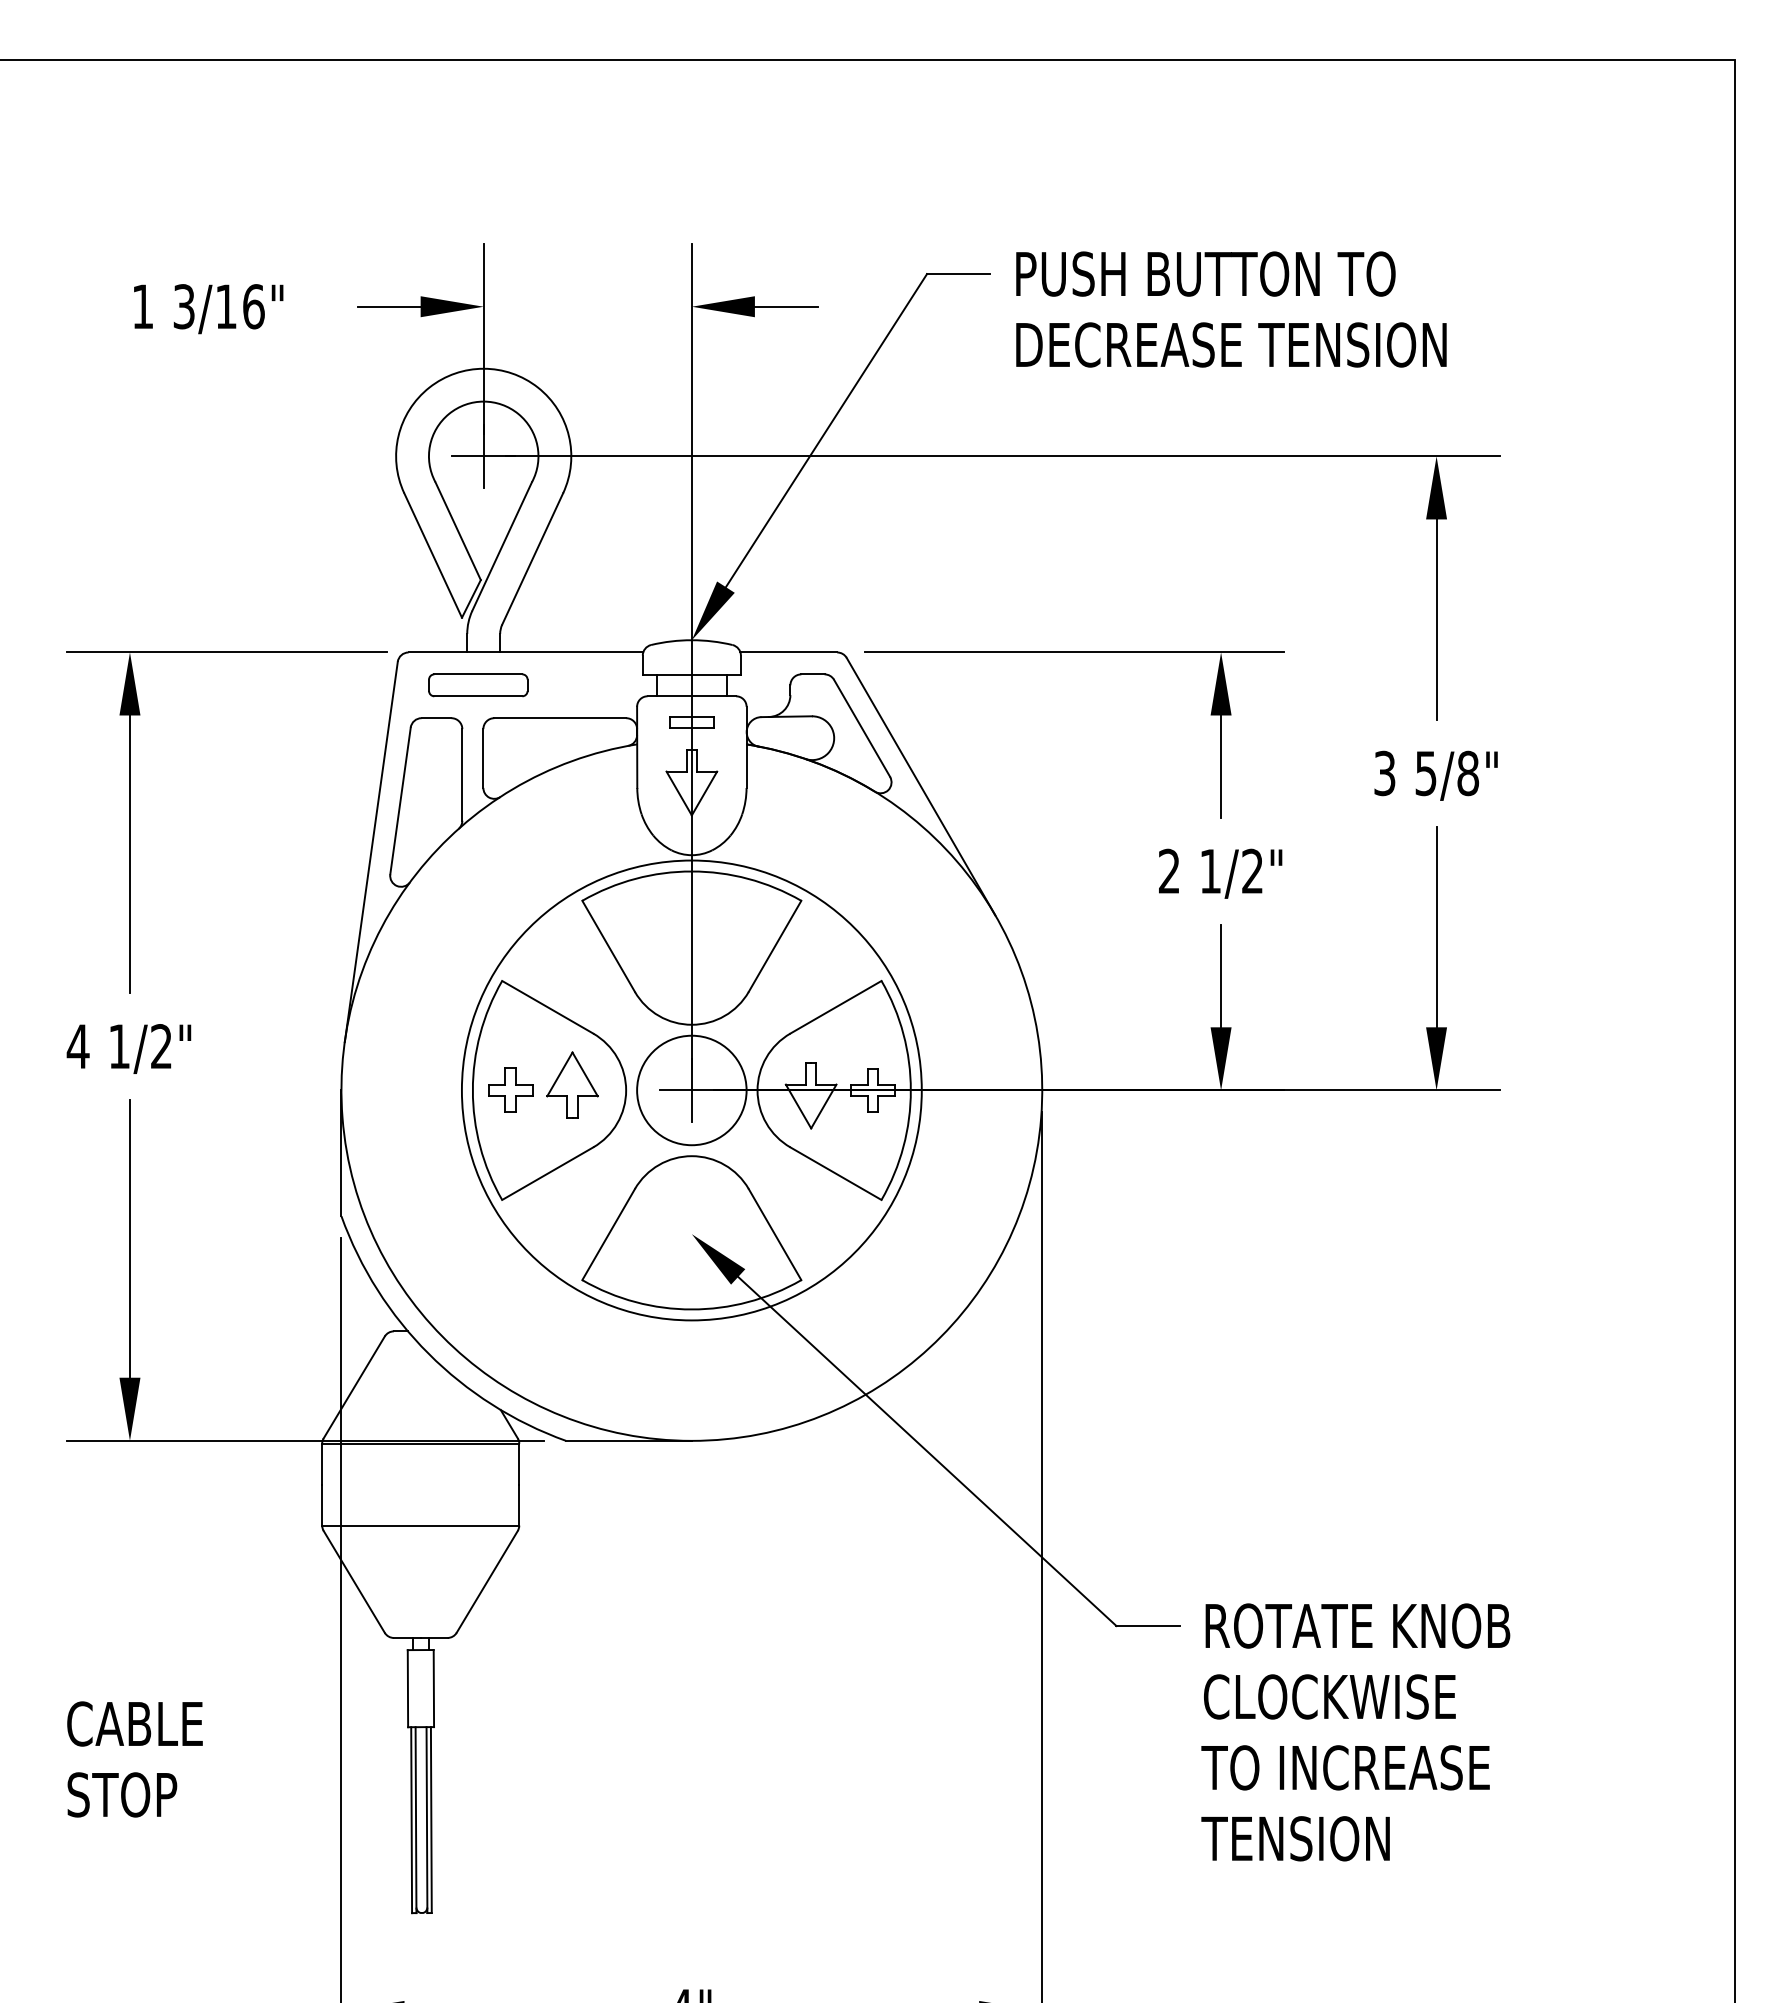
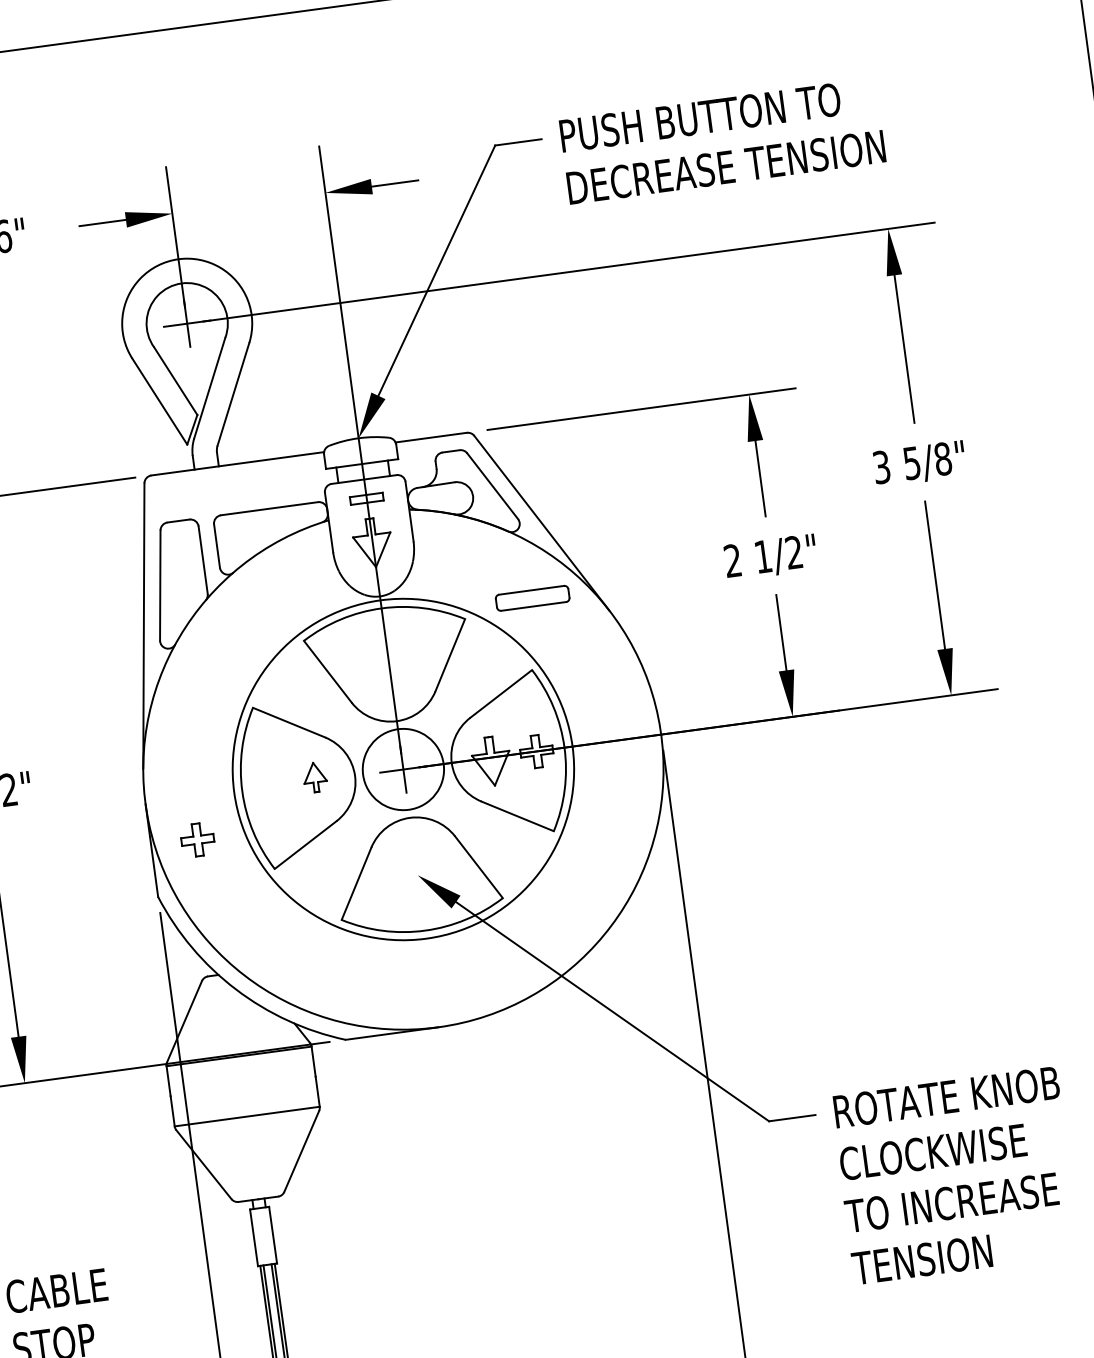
part: (478, 685) -> (532, 598), moved
part: (572, 1084) -> (315, 777), size x0.6
part: (510, 1089) -> (197, 839), moved

